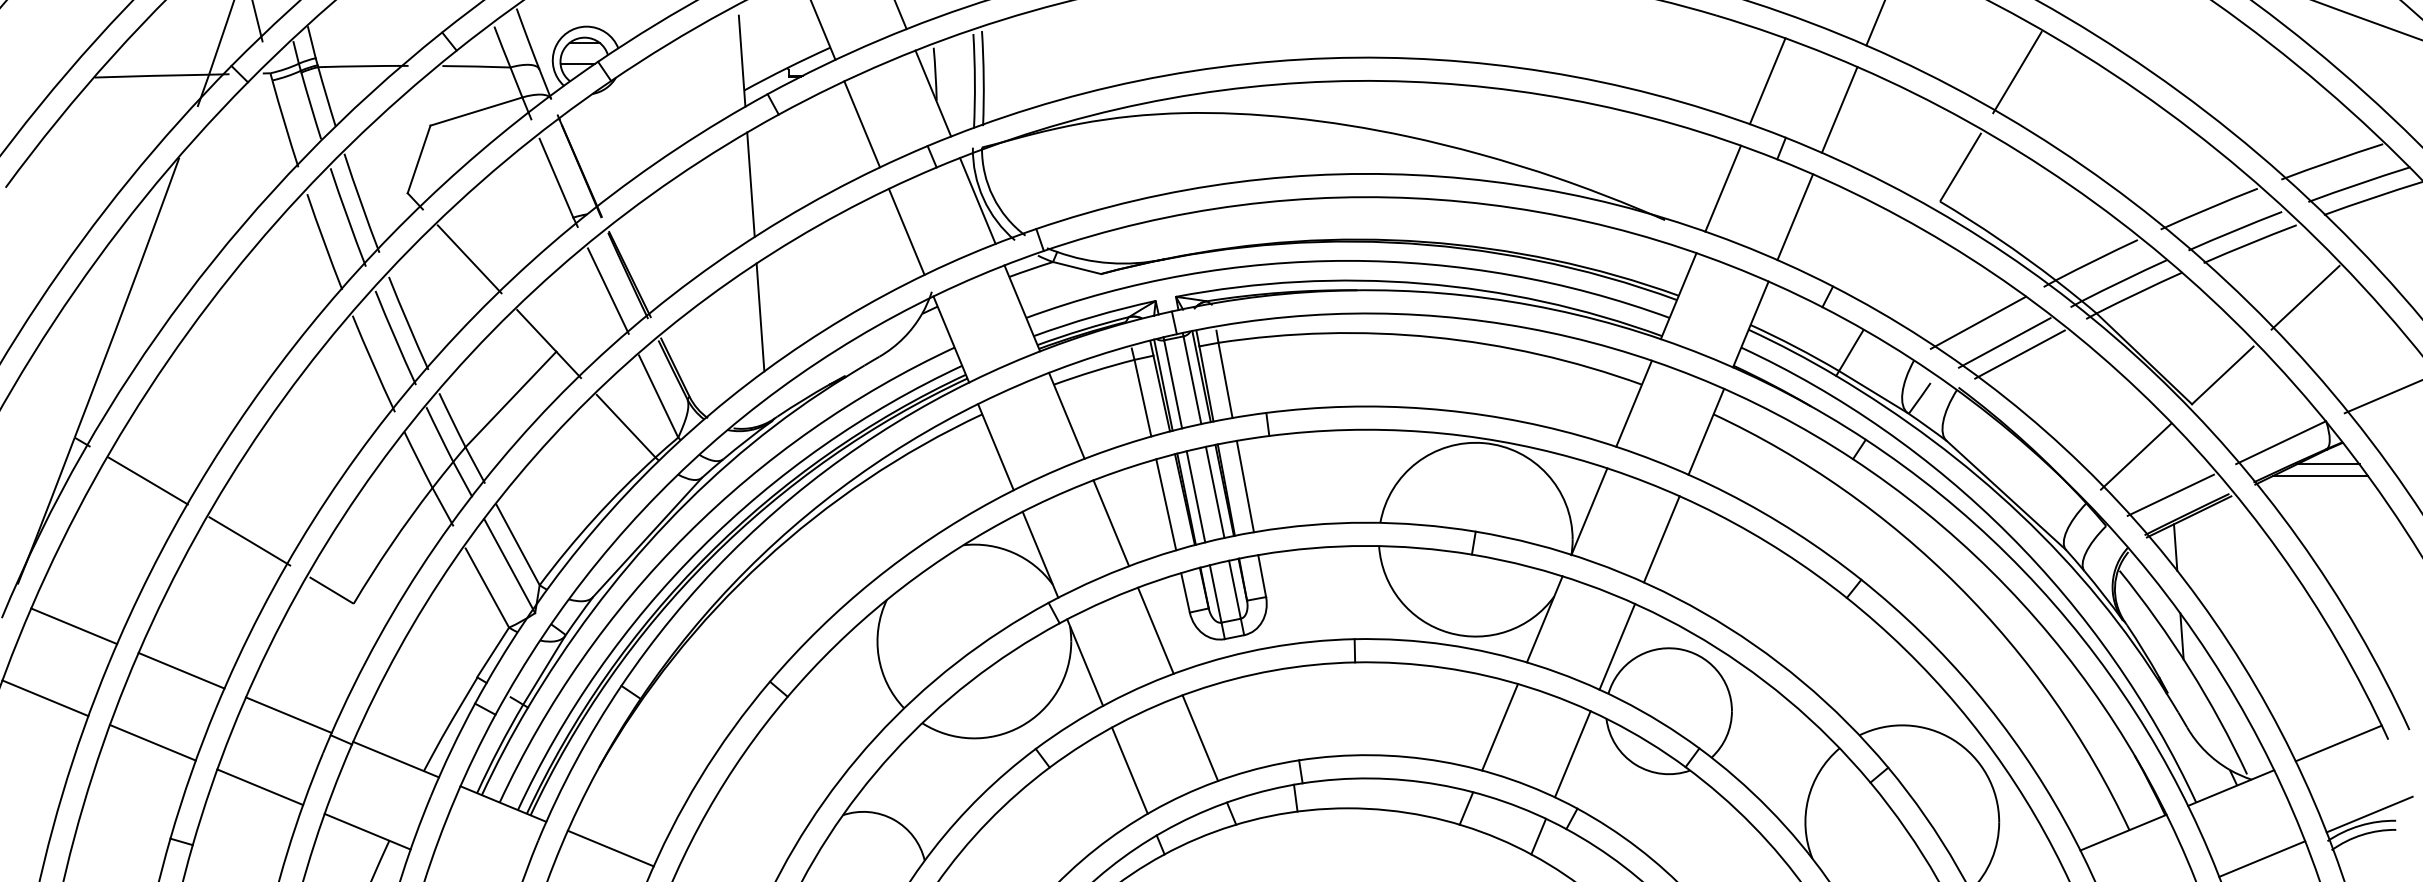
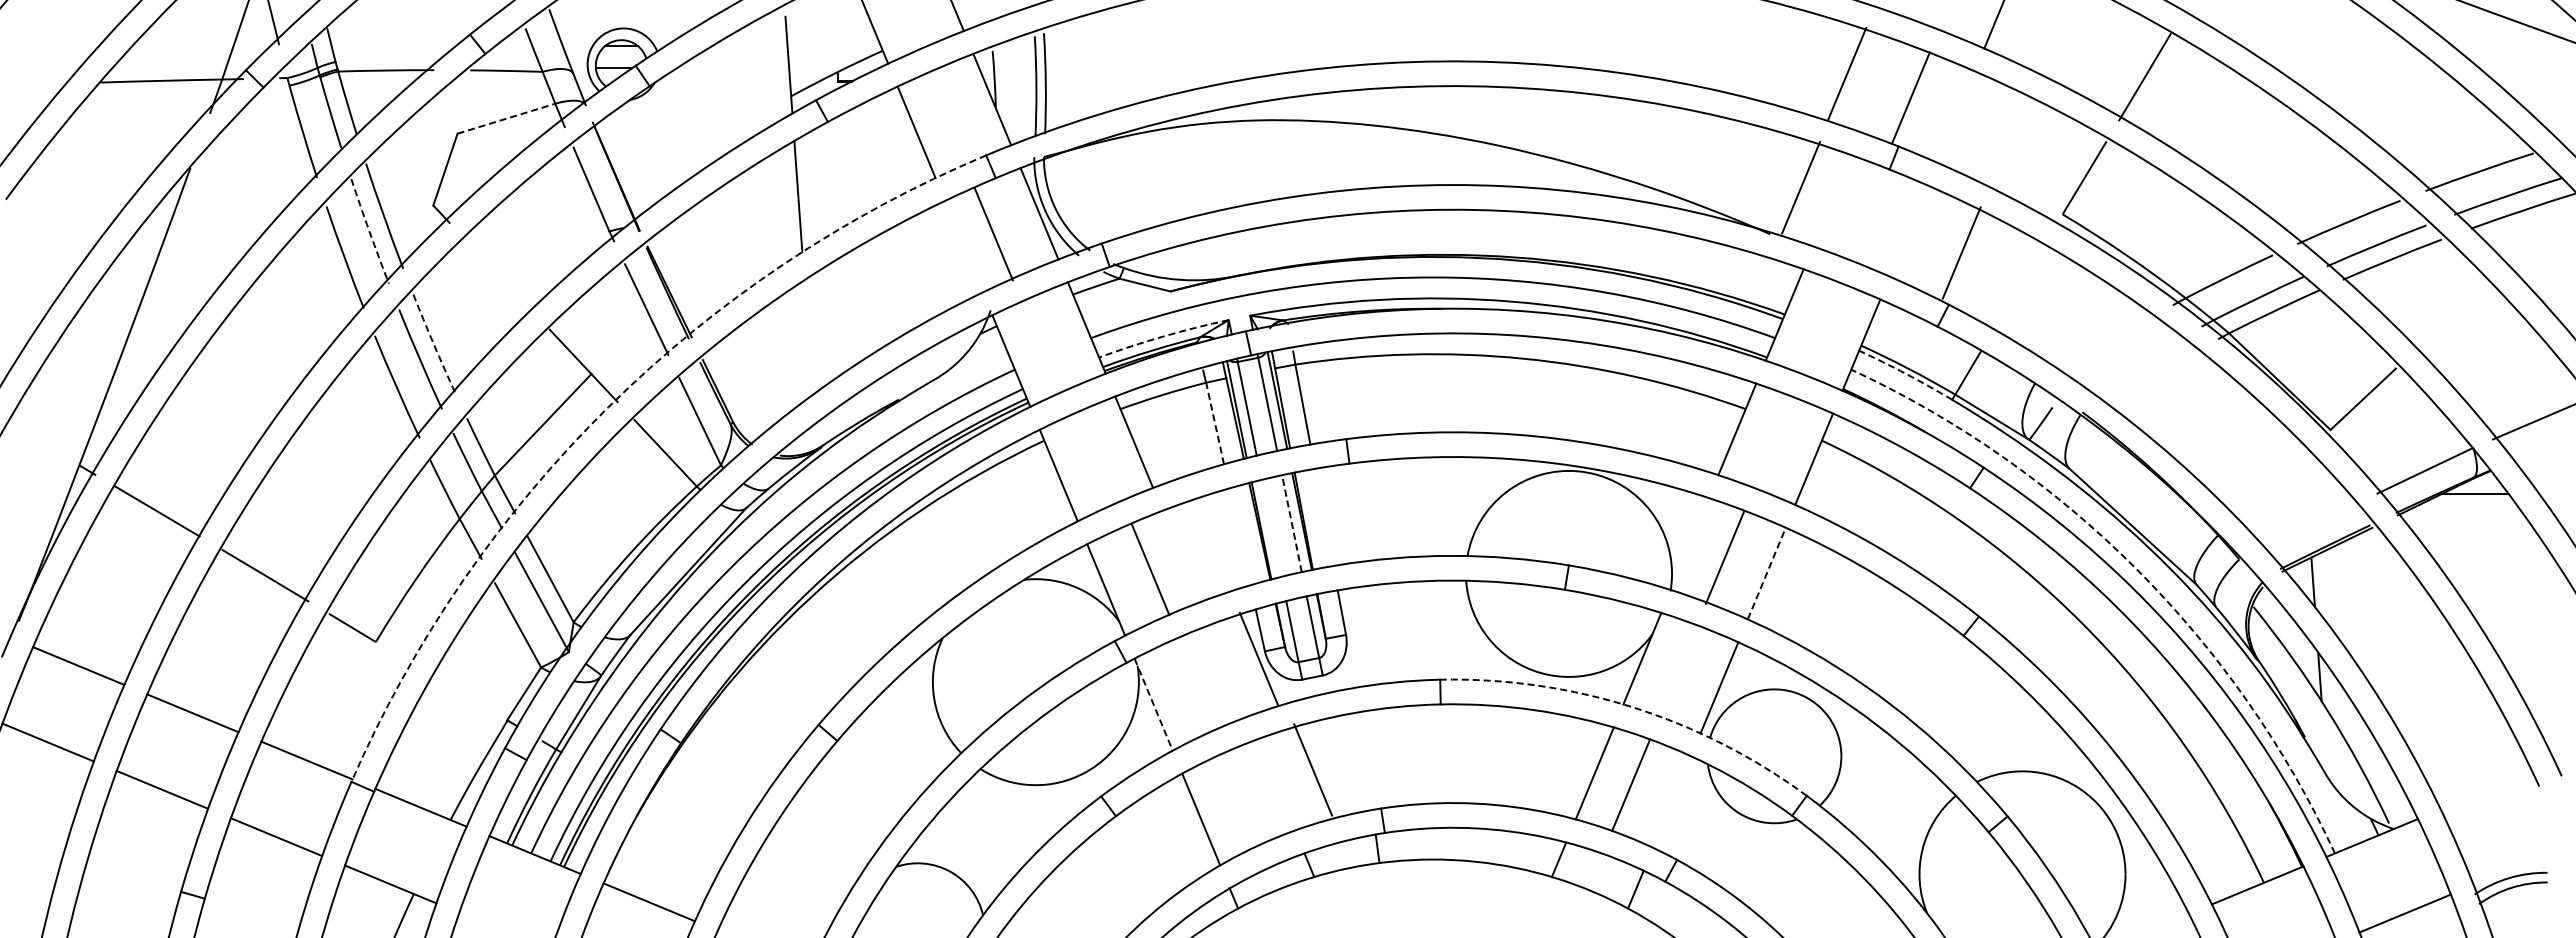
line: (1767, 81) -> (1847, 73), moved
line: (1839, 109) -> (1910, 97), moved
line: (476, 111) -> (506, 118), solid -> dashed
line: (1723, 188) -> (1801, 187), moved
line: (1795, 216) -> (1961, 252), moved
arc: (347, 217) -> (369, 231), solid -> dashed
line: (906, 231) -> (993, 234), moved
line: (469, 259) -> (499, 275), removed
line: (2305, 297) -> (2451, 316), removed
arc: (1094, 316) -> (1163, 336), solid -> dashed
line: (760, 317) -> (808, 337), removed
line: (1978, 322) -> (2103, 343), removed
arc: (407, 323) -> (433, 344), solid -> dashed
line: (2004, 342) -> (2131, 364), removed
arc: (1793, 352) -> (1906, 374), solid -> dashed
line: (2019, 354) -> (2147, 376), removed
arc: (572, 383) -> (608, 407), solid -> dashed
line: (1143, 398) -> (1215, 423), solid -> dashed
line: (2135, 456) -> (2270, 485), removed
line: (2319, 476) -> (2466, 506), removed
line: (1244, 485) -> (1323, 516), removed
line: (1214, 492) -> (1291, 523), solid -> dashed
line: (2170, 495) -> (2307, 526), removed
line: (1195, 496) -> (1271, 527), removed
line: (1165, 504) -> (1239, 536), removed
line: (1589, 511) -> (1724, 557), moved
line: (1111, 523) -> (1150, 569), moved
arc: (2009, 534) -> (2136, 568), solid -> dashed
line: (1661, 539) -> (1766, 573), solid -> dashed
line: (1155, 630) -> (1258, 658), moved
line: (1085, 662) -> (1153, 704), solid -> dashed
arc: (1536, 665) -> (1633, 707), solid -> dashed
line: (1199, 737) -> (1312, 769), moved
line: (2338, 743) -> (2486, 790), removed
line: (1573, 753) -> (1631, 784), moved
line: (2369, 814) -> (2519, 866), removed

